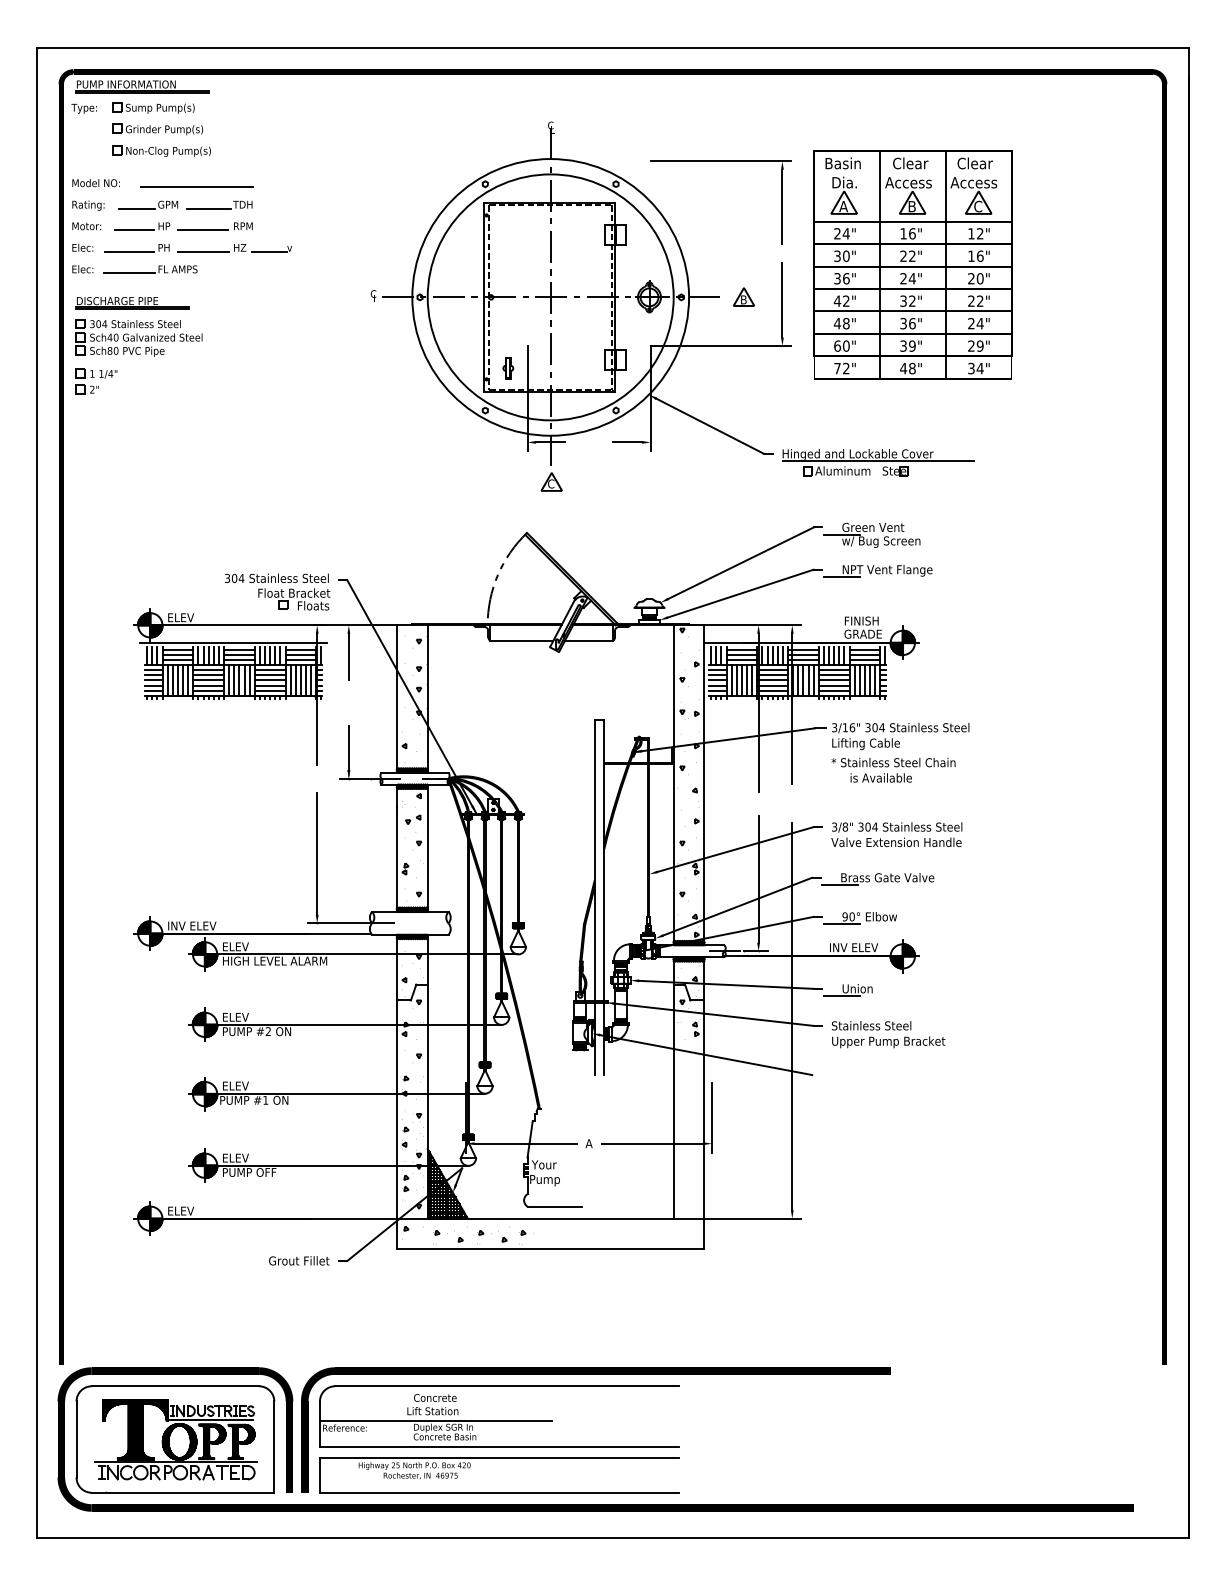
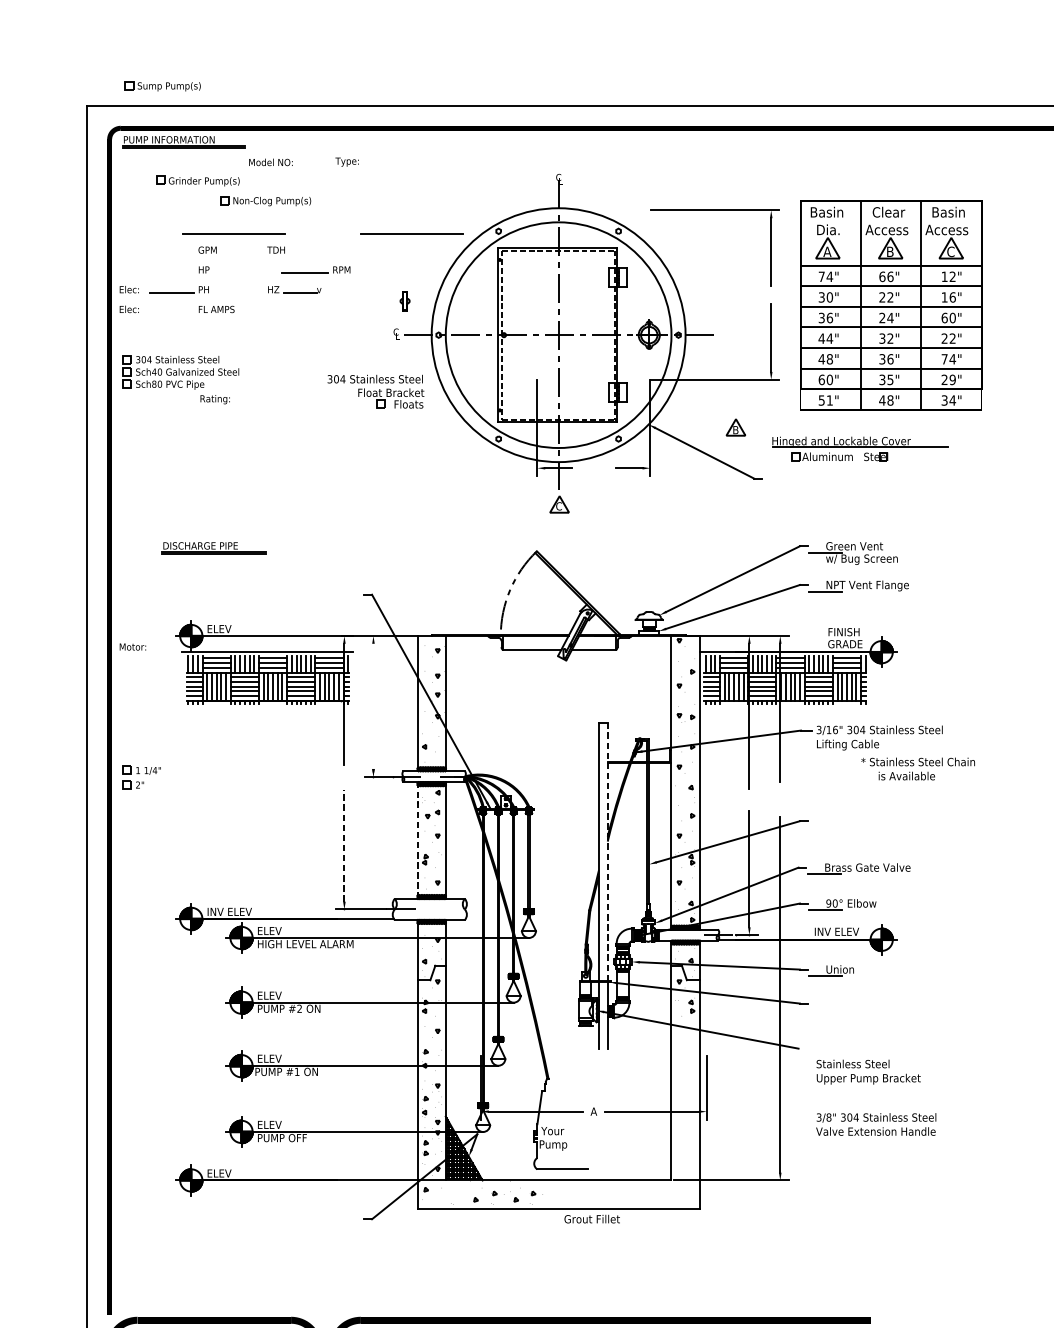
part: (153, 107) -> (163, 85), moved
text: (83, 108) -> (346, 161), moved
part: (161, 150) -> (265, 200), moved
text: (975, 163) -> (948, 212), Clear -> Basin
text: (95, 183) -> (270, 162), moved
line: (390, 186) -> (411, 233), added
text: (88, 205) -> (215, 399), moved
line: (136, 208) -> (178, 253), removed
line: (209, 208) -> (245, 253), removed
text: (86, 226) -> (132, 647), moved
part: (214, 226) -> (315, 270), moved
line: (134, 230) -> (176, 273), removed
text: (837, 233) -> (821, 276), 24" -> 74"
text: (903, 233) -> (882, 276), 16" -> 66"
line: (203, 251) -> (240, 293), removed
line: (129, 273) -> (172, 313), removed
text: (971, 278) -> (944, 317), 20" -> 60"
part: (743, 296) -> (735, 427), moved
text: (845, 300) -> (829, 338), 42" -> 44"
part: (132, 303) -> (214, 548), moved
text: (971, 323) -> (944, 359), 24" -> 74"
text: (912, 345) -> (890, 379), 39" -> 35"
part: (508, 368) -> (405, 301), moved
text: (841, 368) -> (825, 400), 72" -> 51"
part: (96, 381) -> (141, 777), moved
part: (878, 462) -> (860, 449), moved
part: (277, 591) -> (375, 391), moved
line: (348, 656) -> (373, 664), removed
line: (348, 748) -> (373, 749), removed
text: (893, 770) -> (918, 769), moved
text: (896, 834) -> (875, 1124), moved
line: (396, 848) -> (417, 840), solid -> dashed
line: (317, 853) -> (344, 845), solid -> dashed
line: (604, 860) -> (607, 851), solid -> dashed
text: (888, 1034) -> (868, 1072), moved
part: (443, 1232) -> (460, 1193), removed
text: (299, 1260) -> (592, 1218), moved

